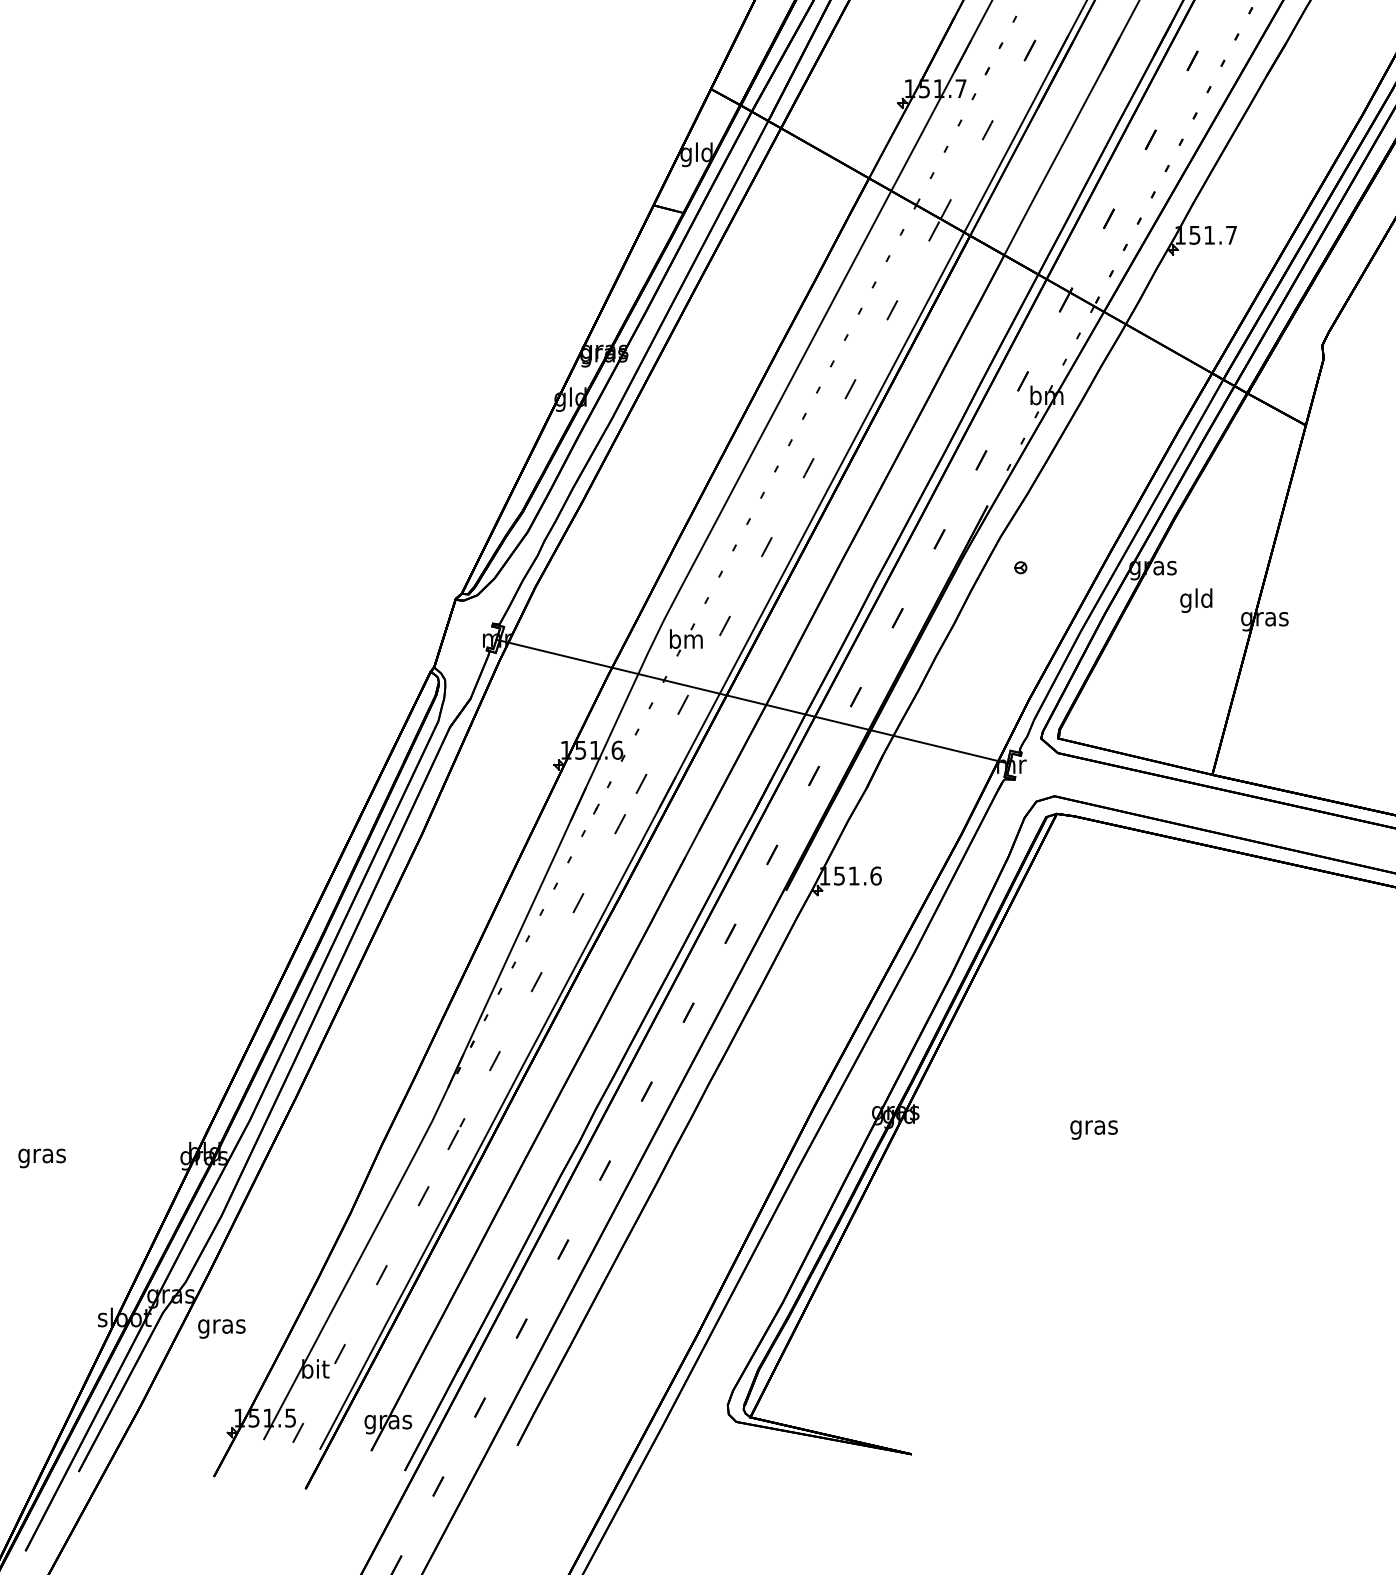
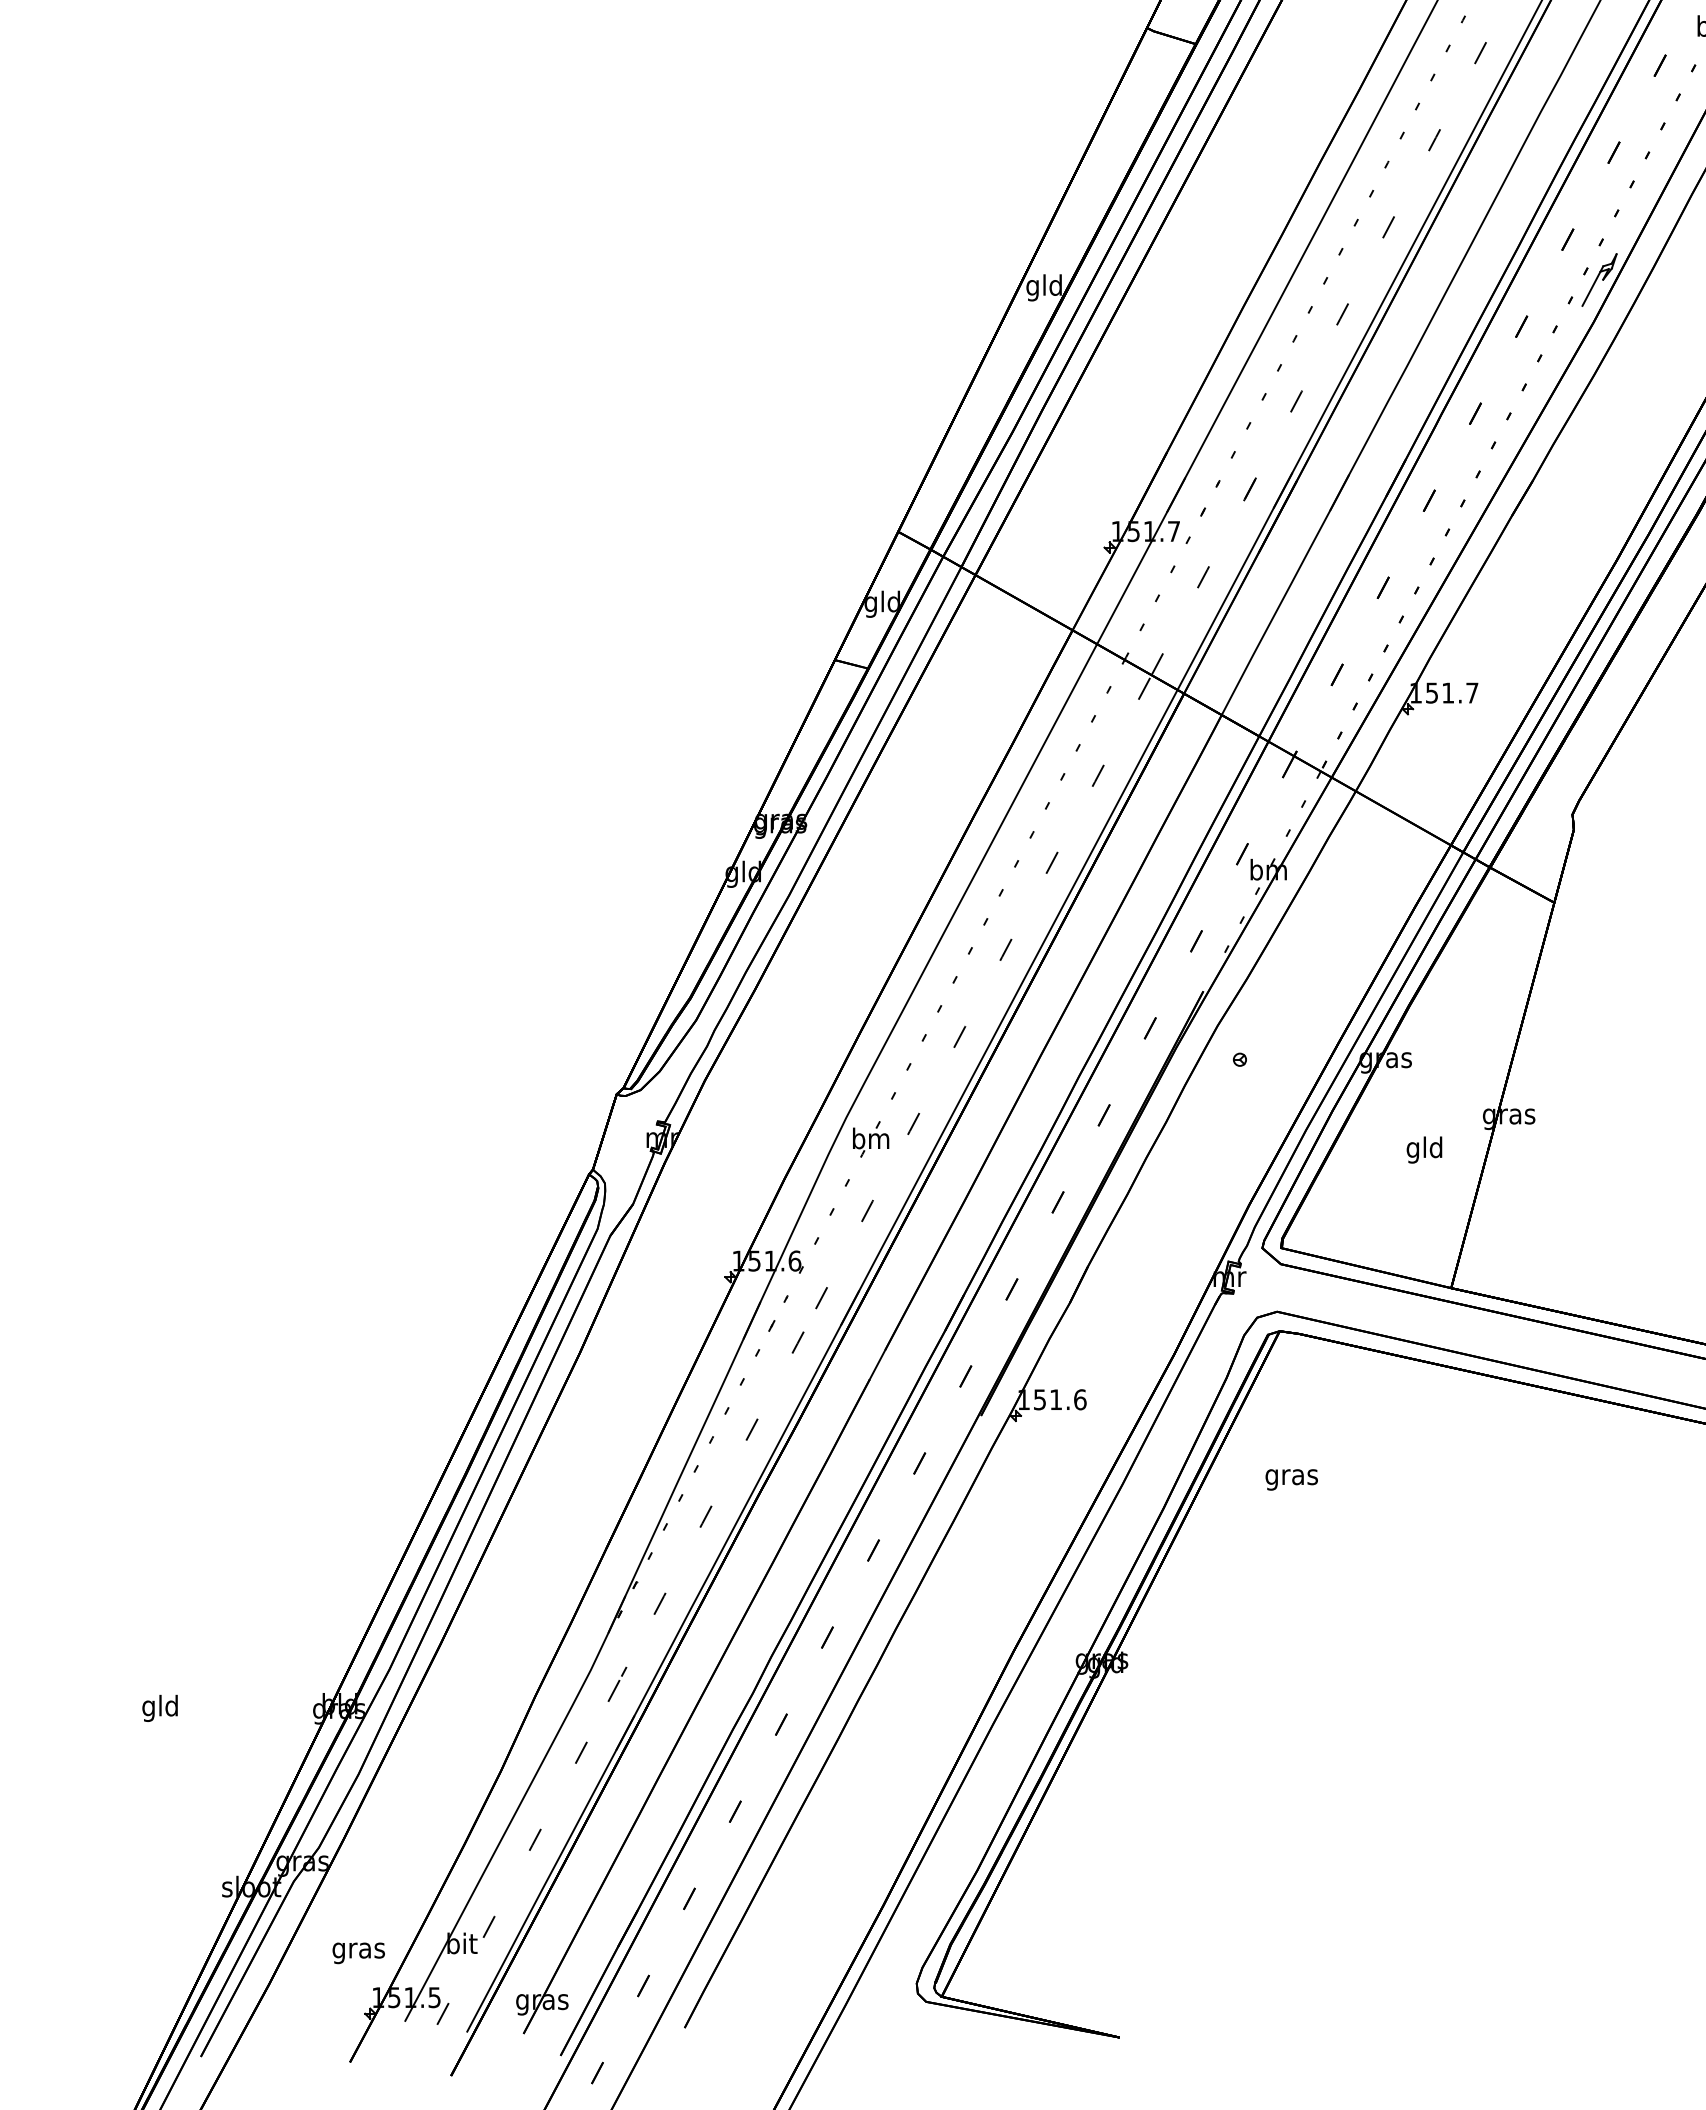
text: (1196, 600) -> (1424, 1149), moved
line: (752, 701) -> (944, 1207), removed
text: (1093, 1129) -> (1291, 1479), moved
text: (42, 1155) -> (160, 1707), gras -> gld
text: (221, 1329) -> (358, 1953), moved

